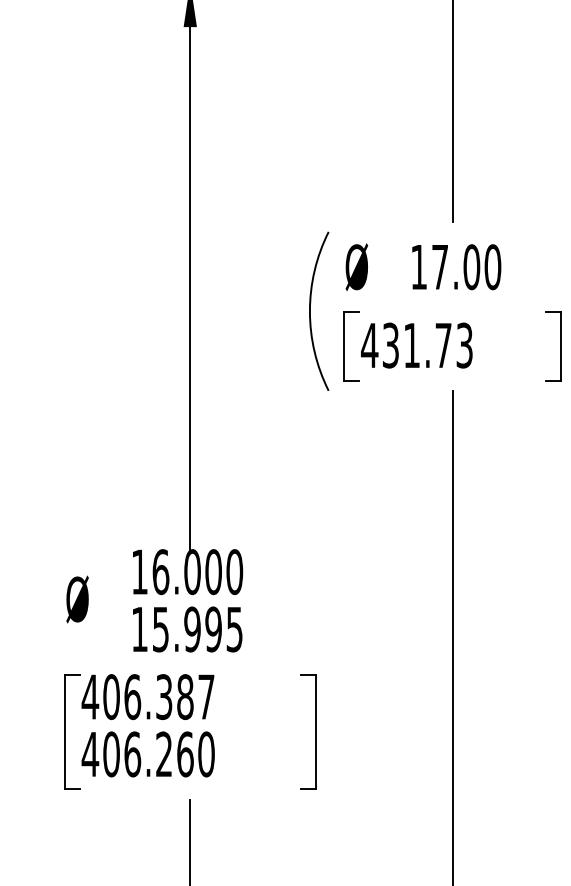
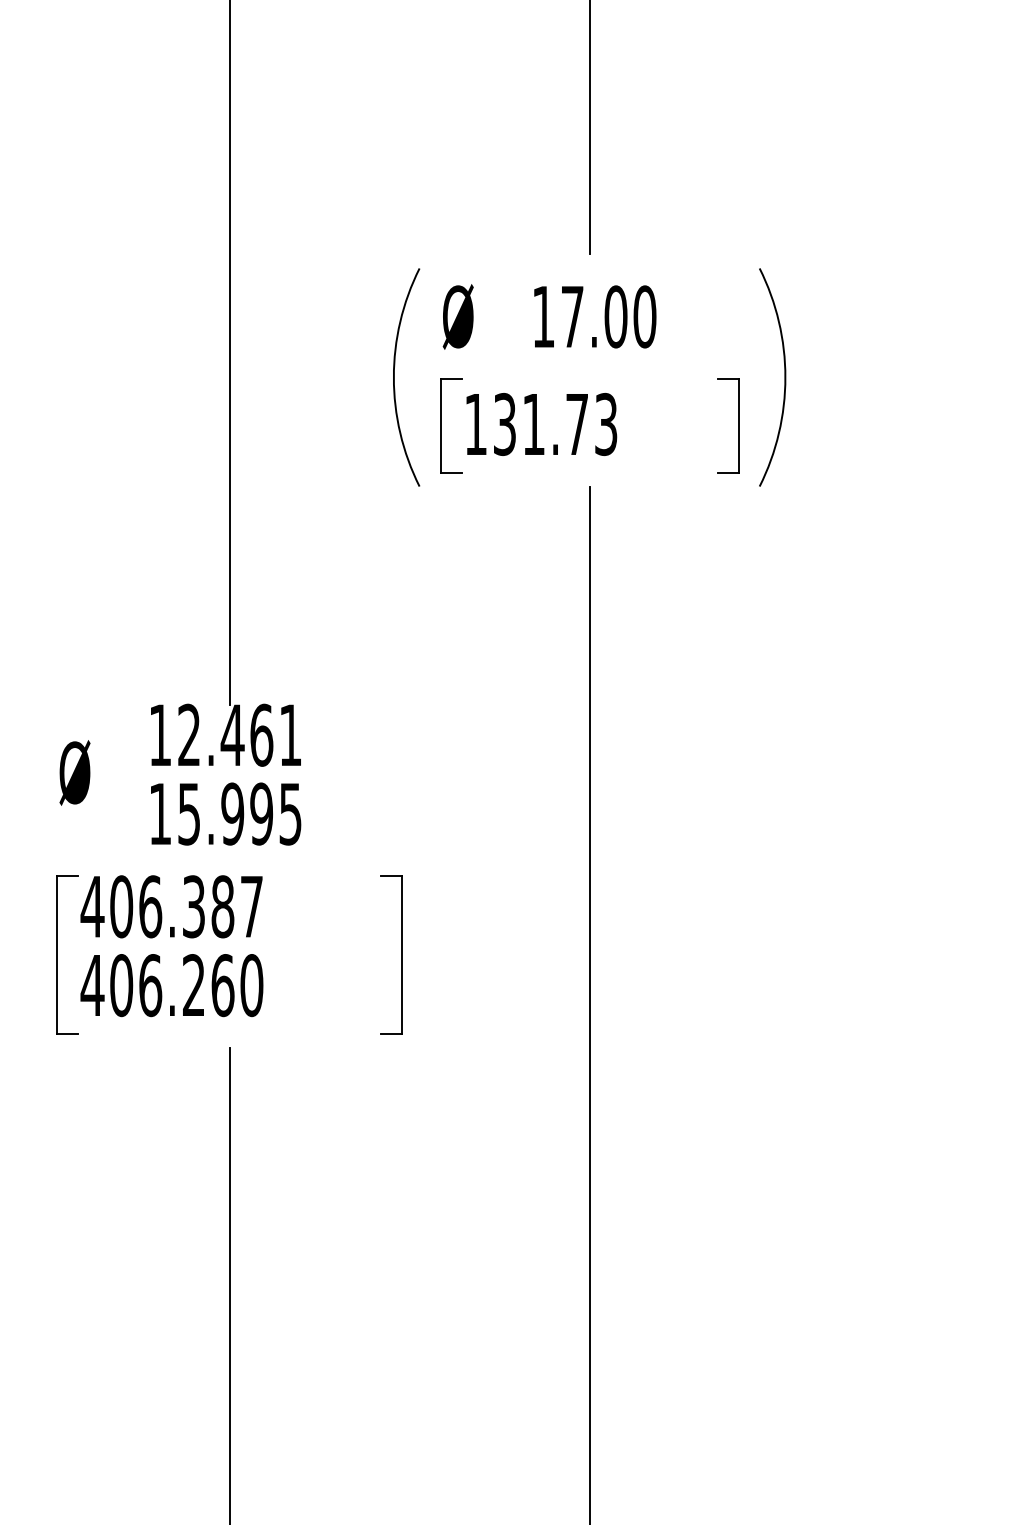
text: (369, 345) -> (475, 424), 431.73 -> 131.73
text: (198, 571) -> (240, 734), 16.000 -> 12.461

